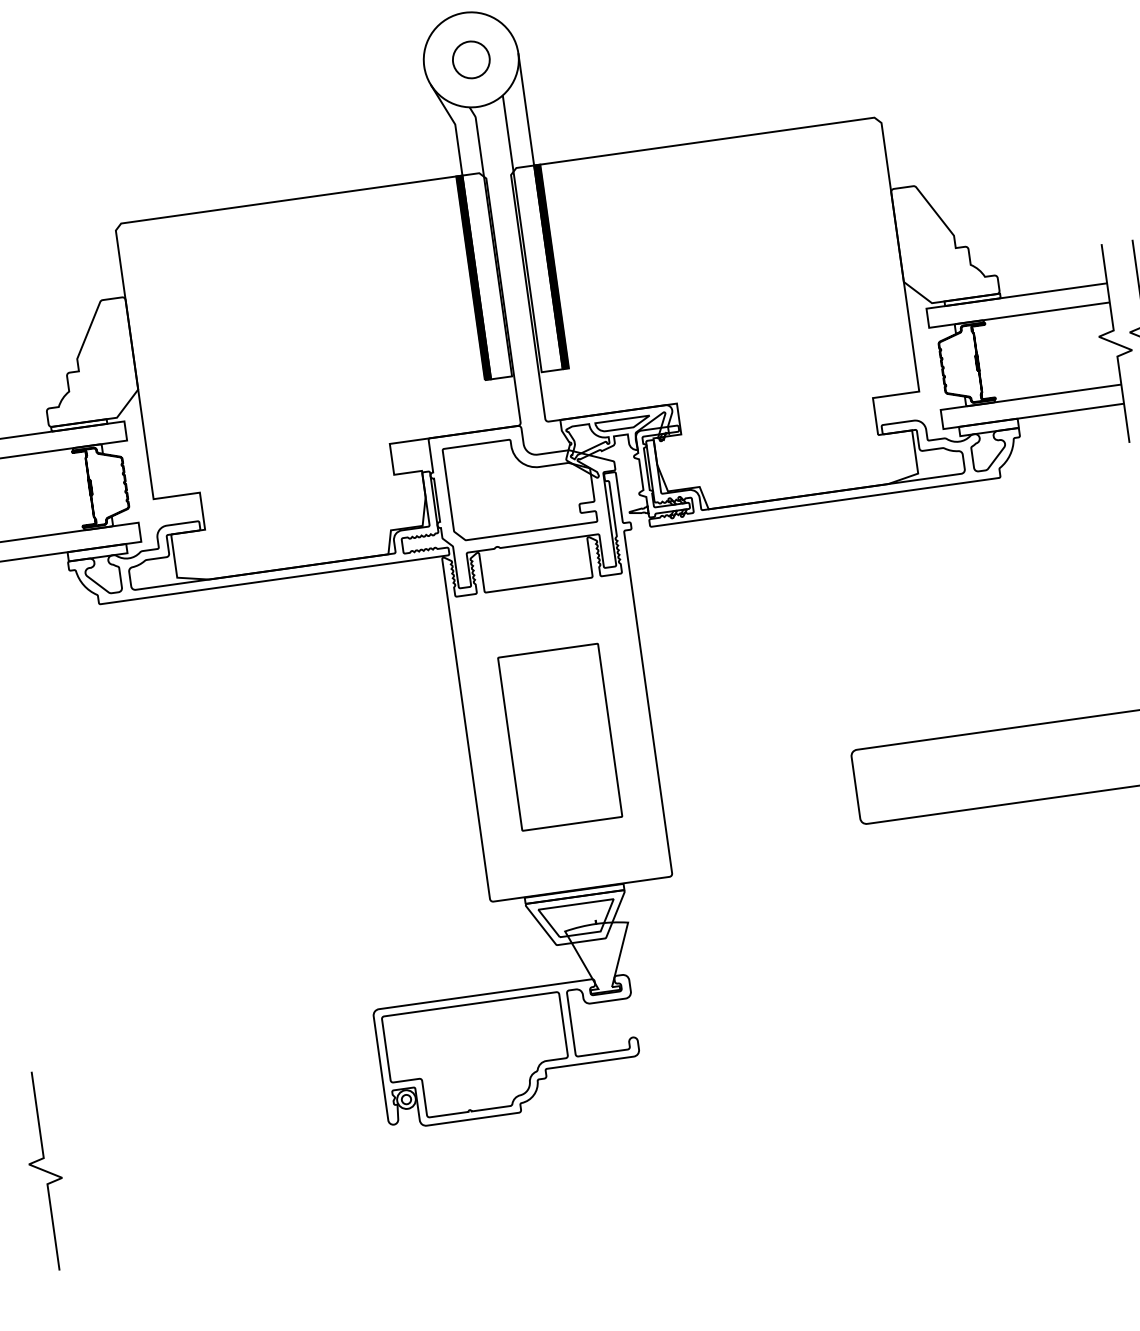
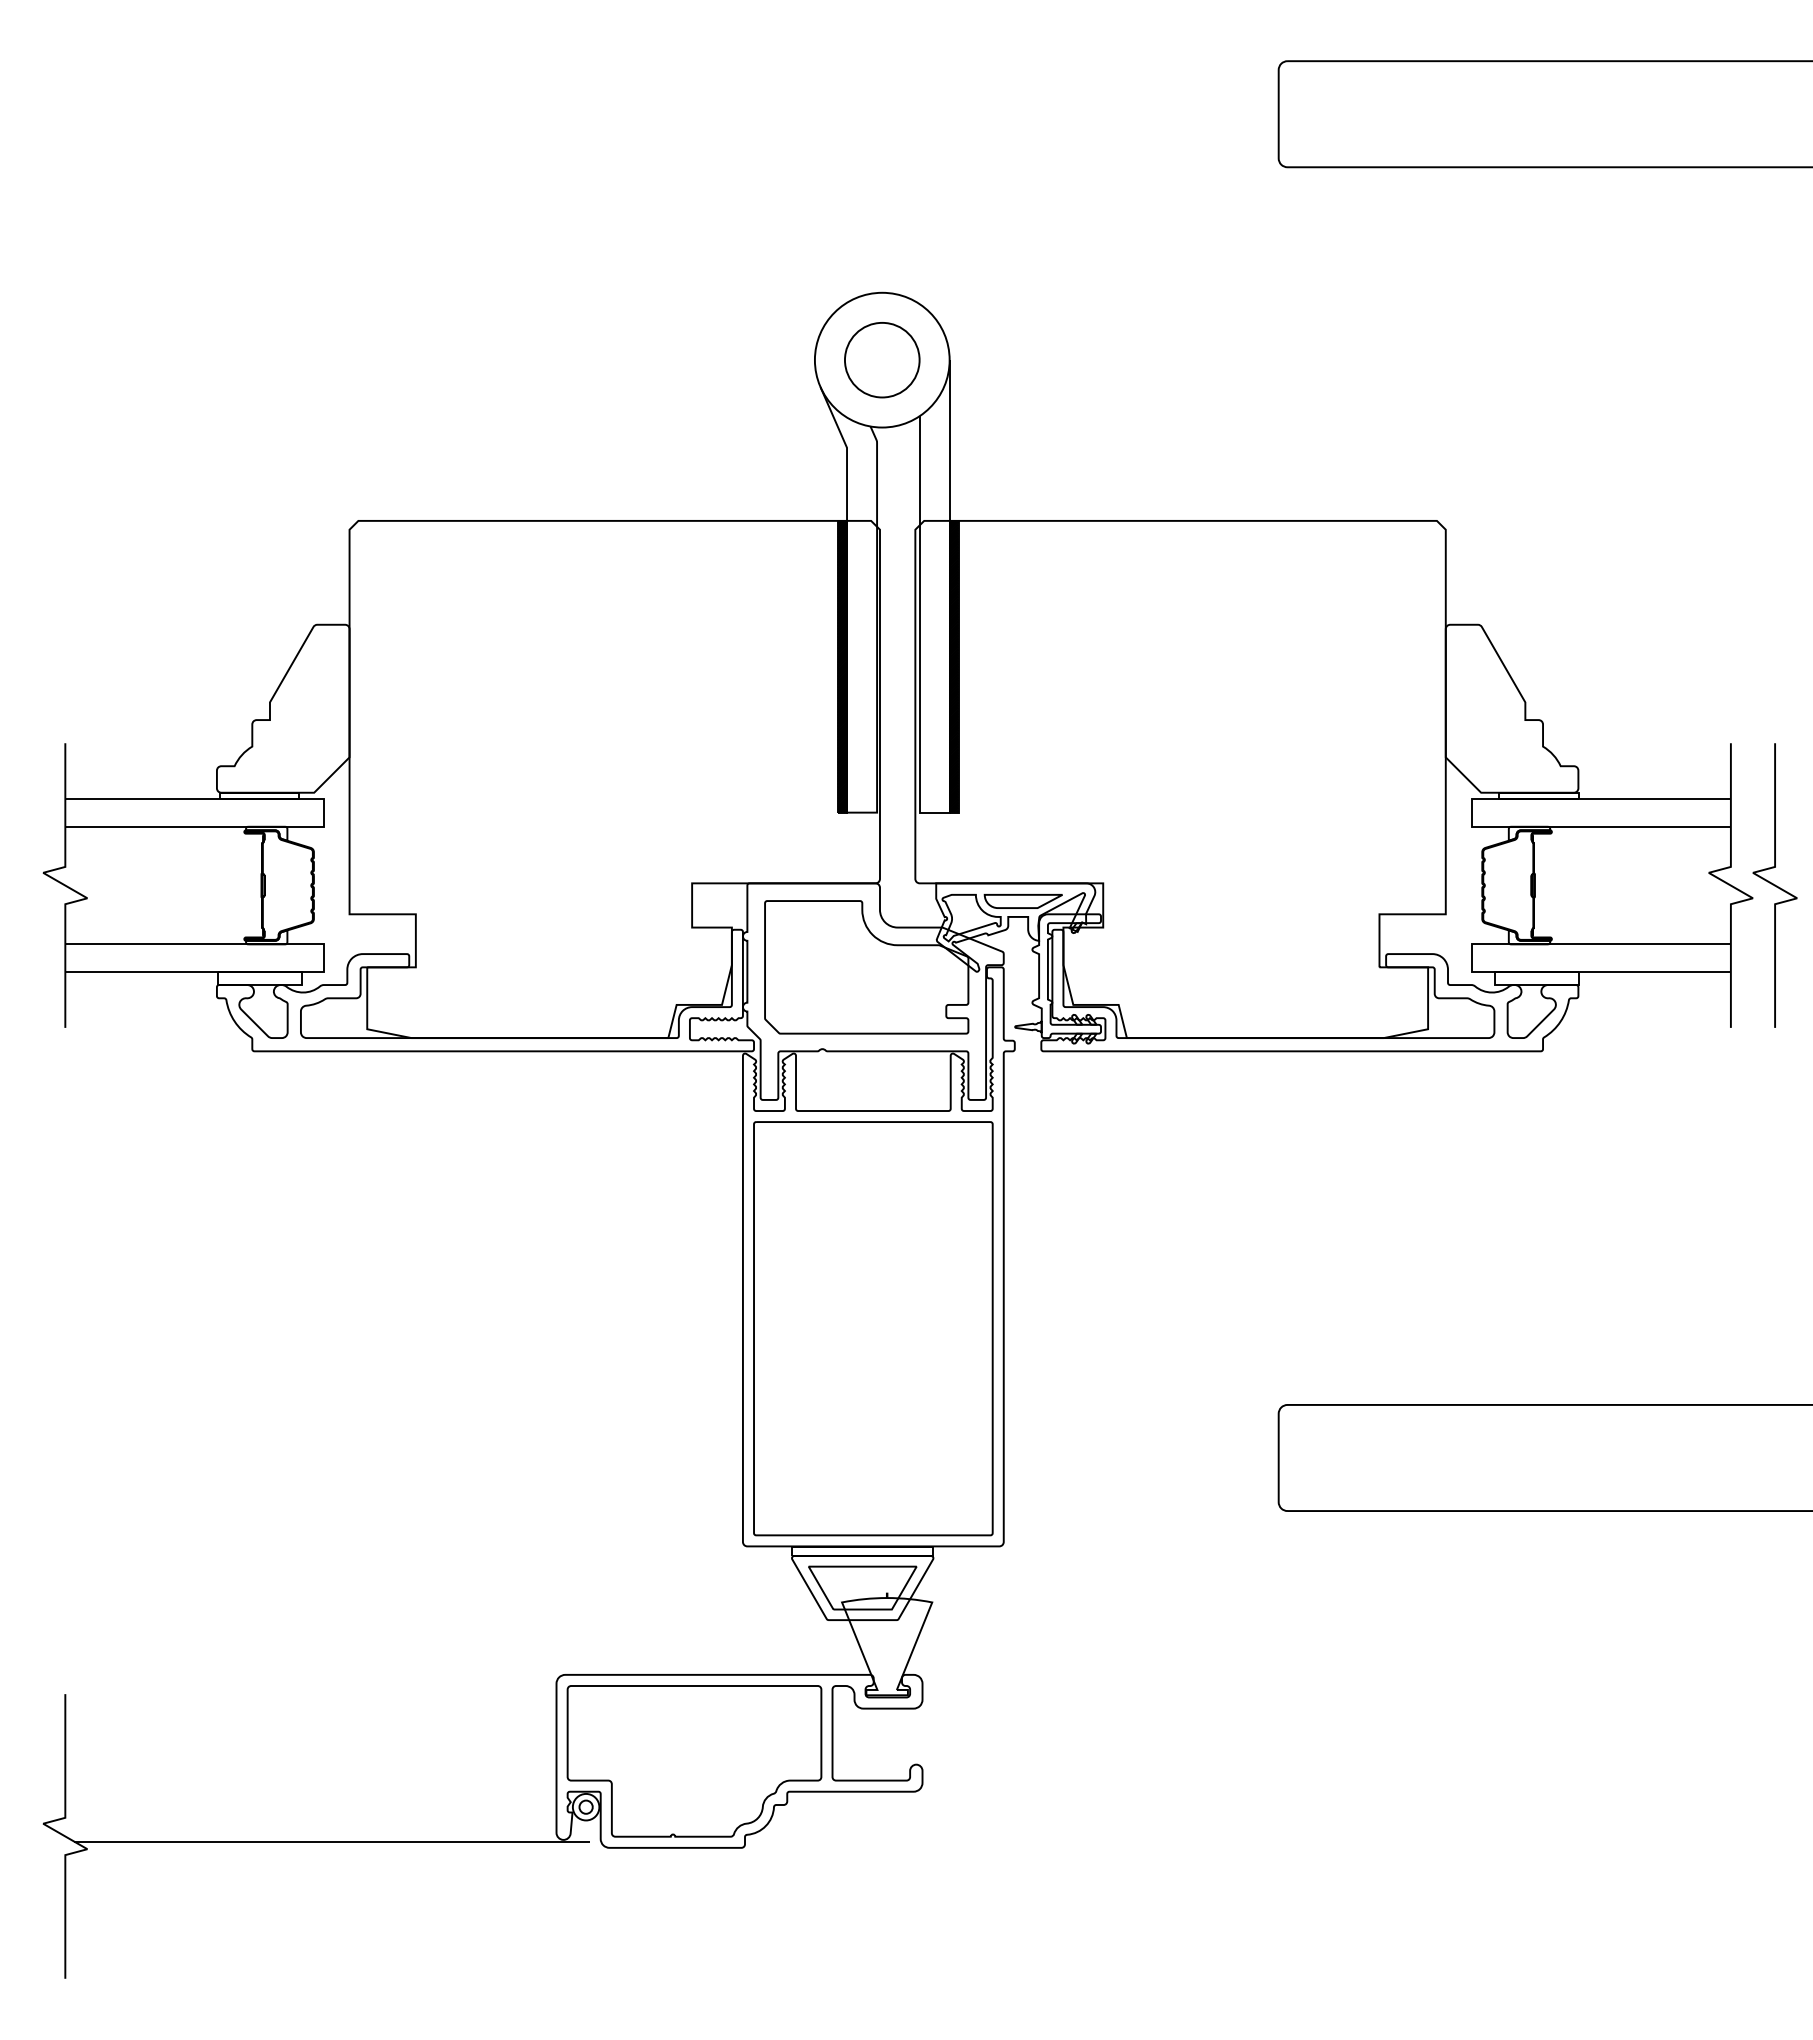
circle: (471, 60) -> (882, 360), size x1.43
part: (560, 737) -> (873, 1328), size x1.67
line: (232, 1148) -> (332, 1841), added

